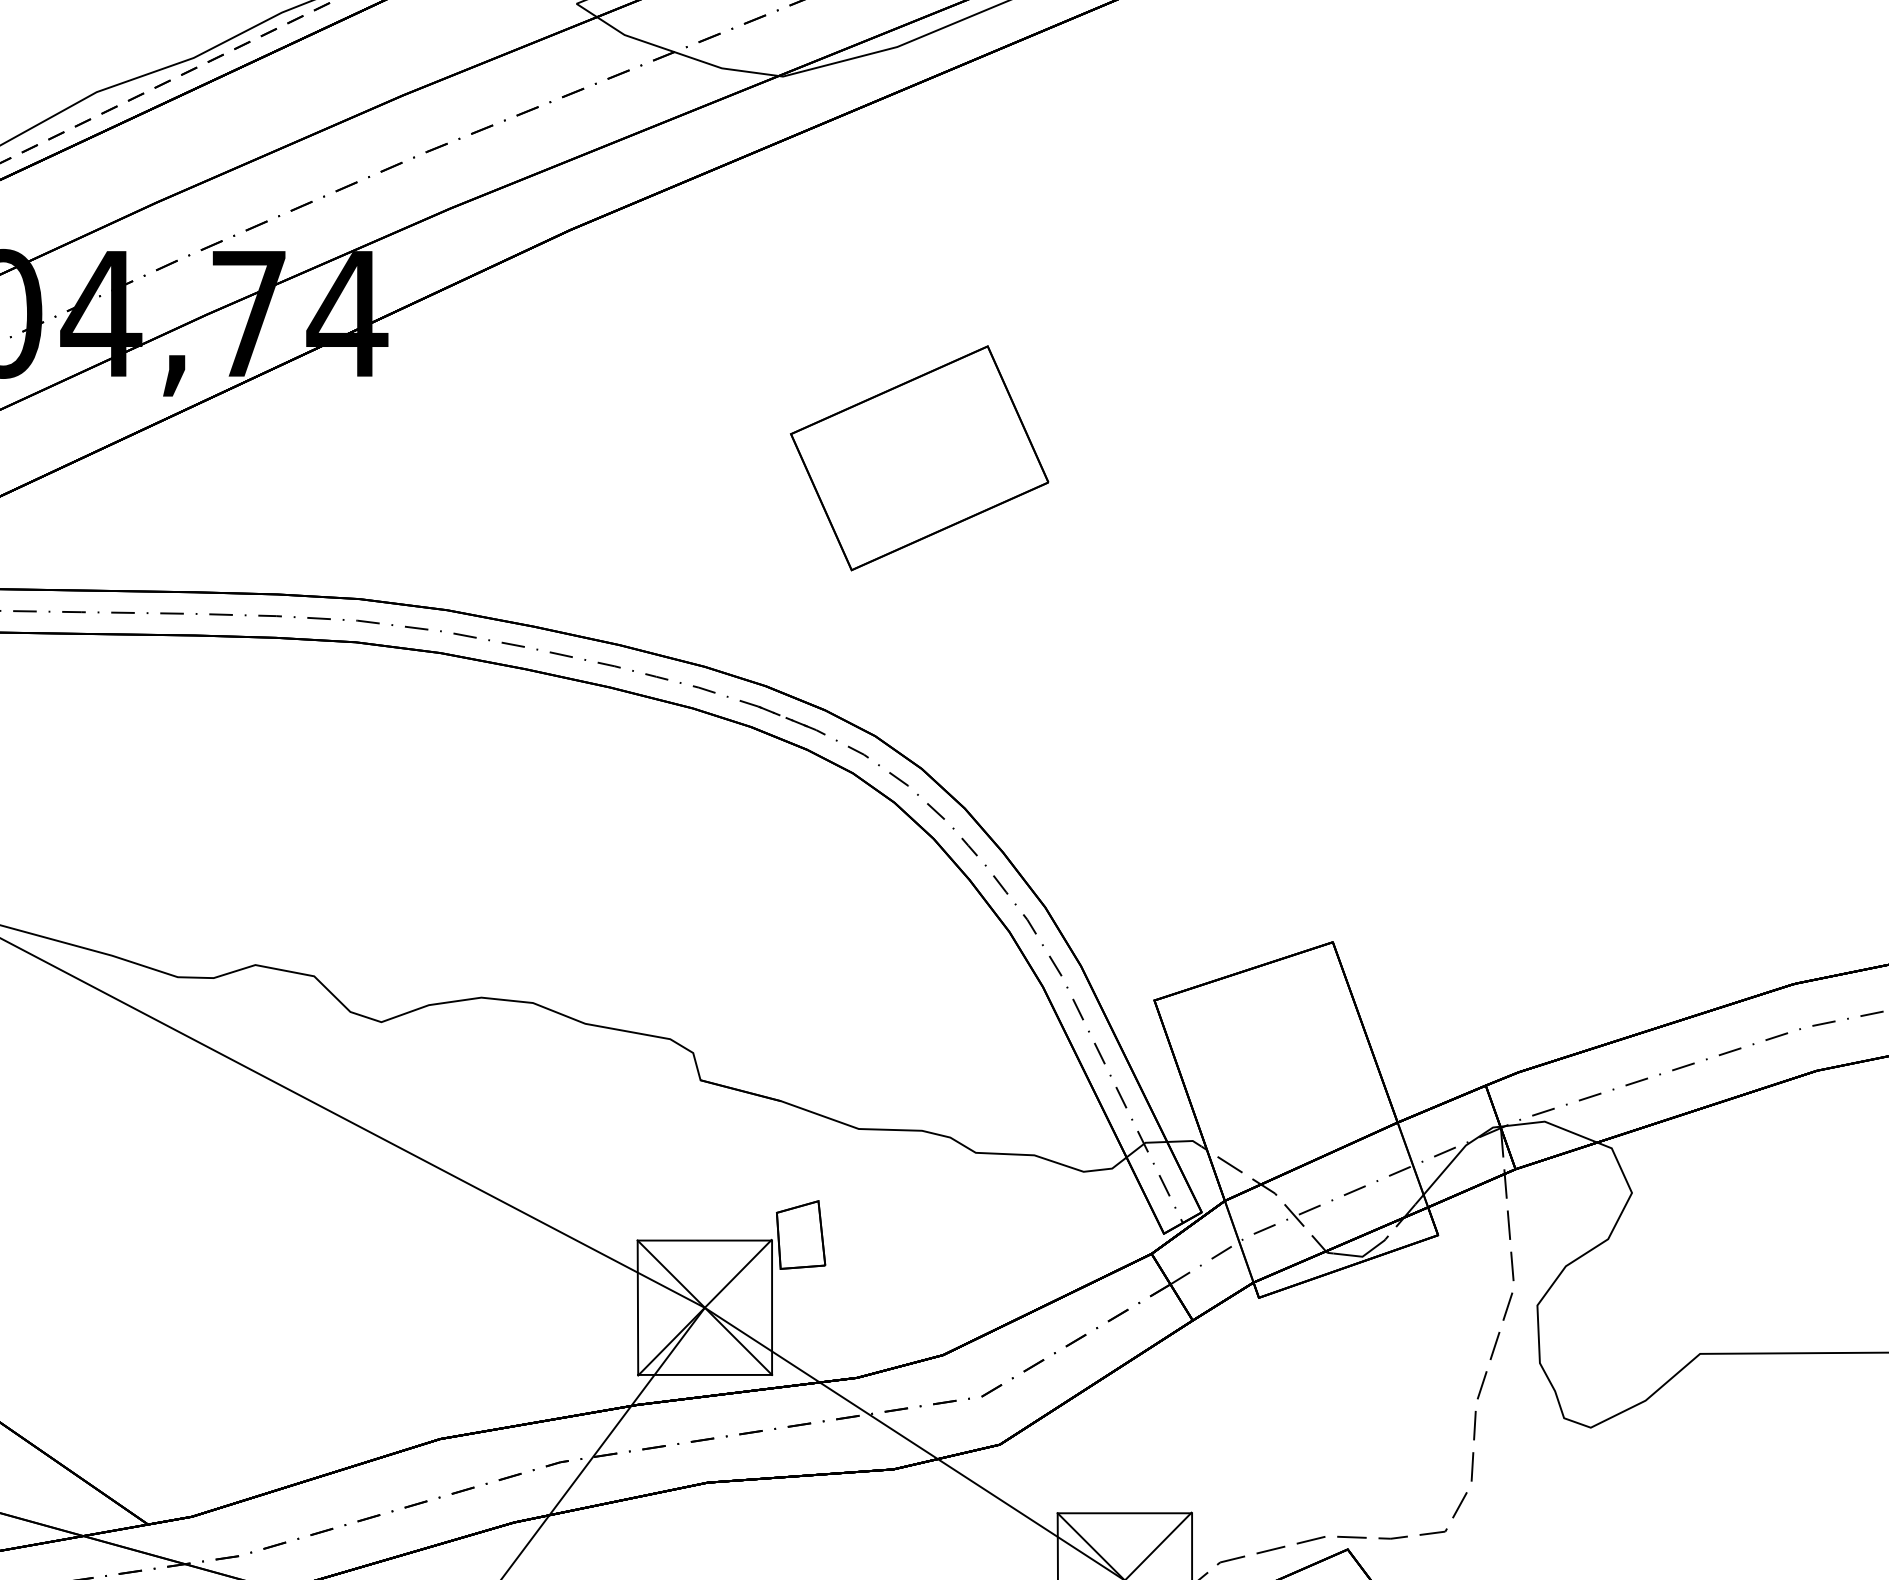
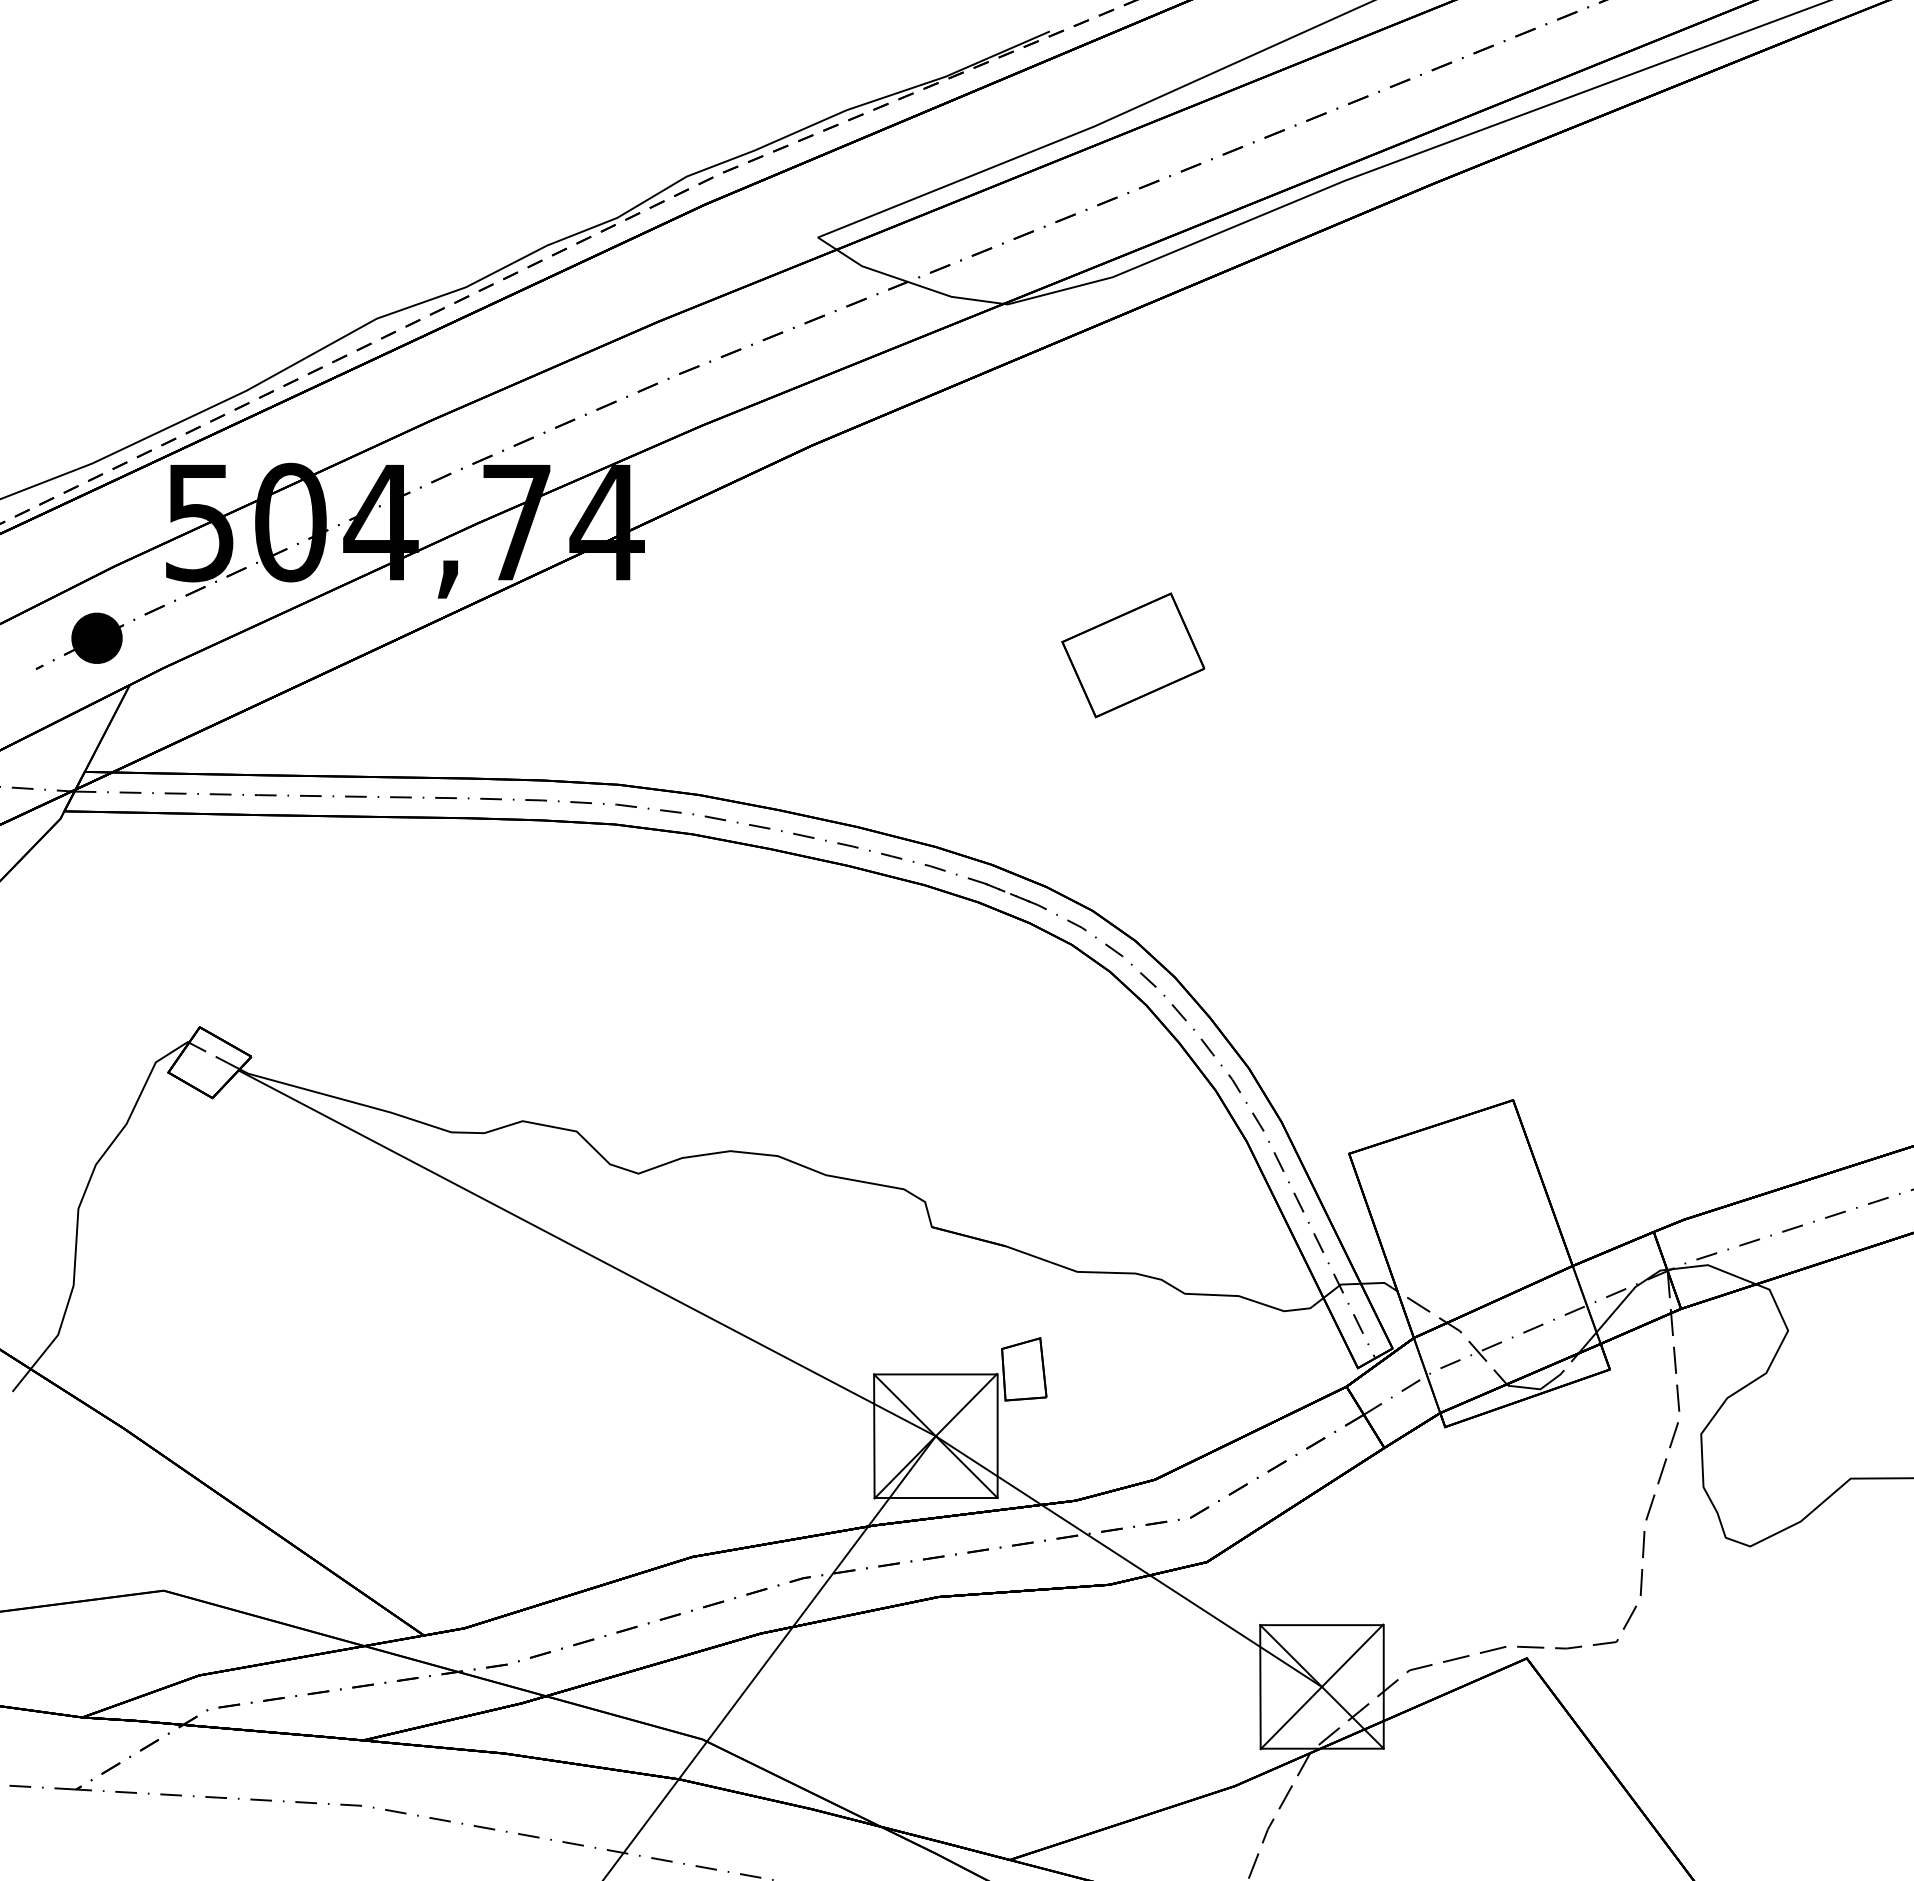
part: (919, 458) -> (1133, 655), size x0.6

